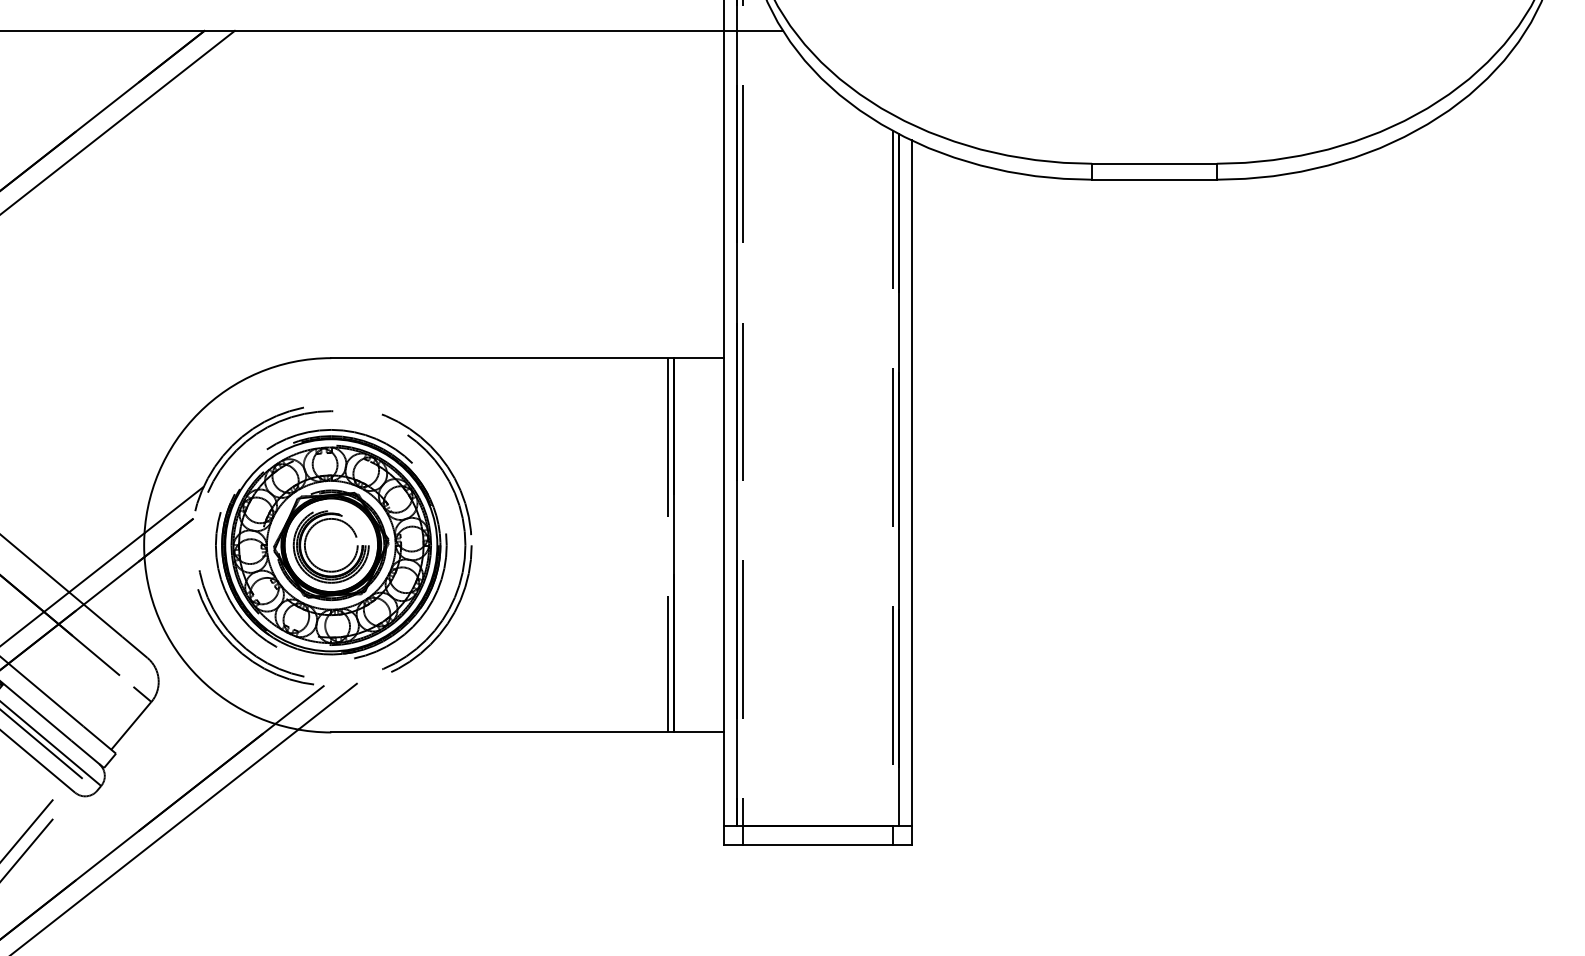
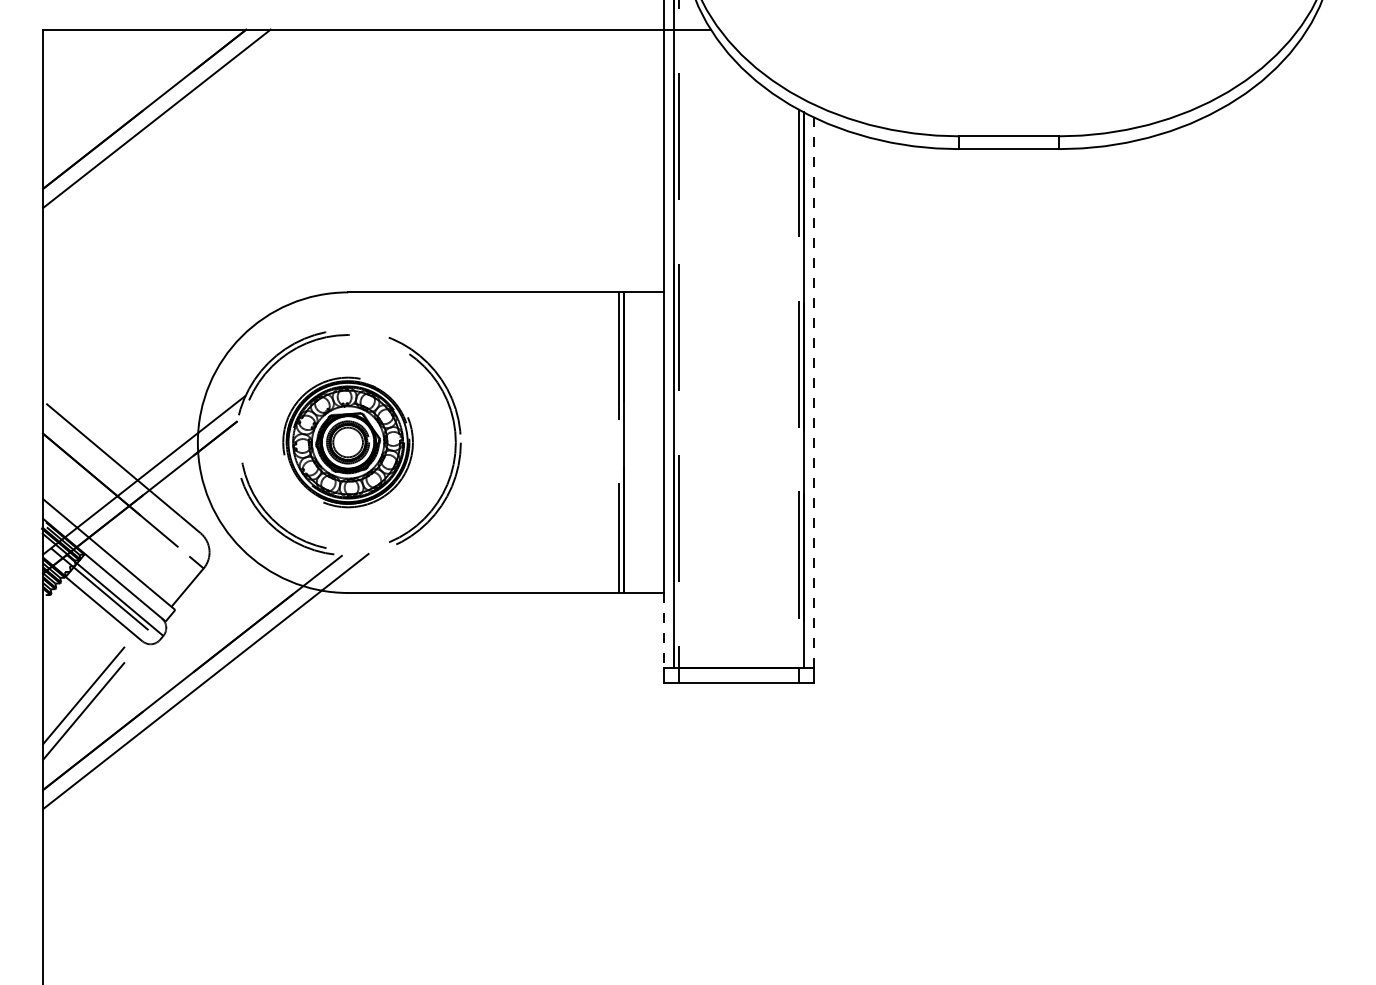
line: (912, 484) -> (814, 393), solid -> dashed
part: (330, 543) -> (347, 441), size x0.7
line: (724, 779) -> (663, 630), solid -> dashed

